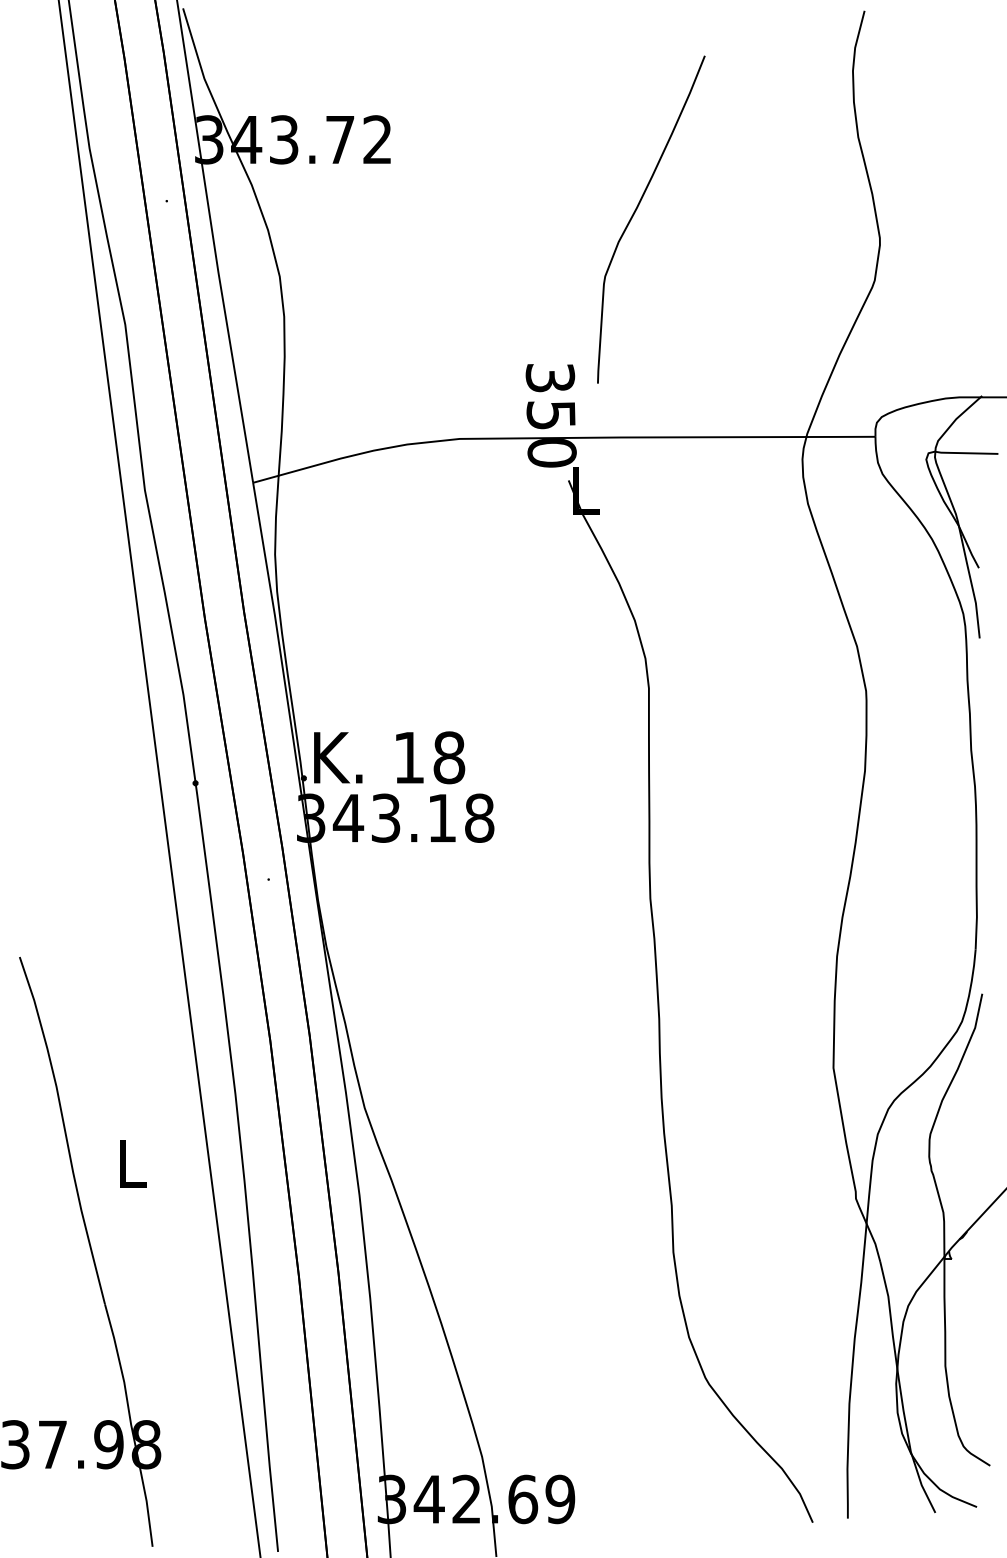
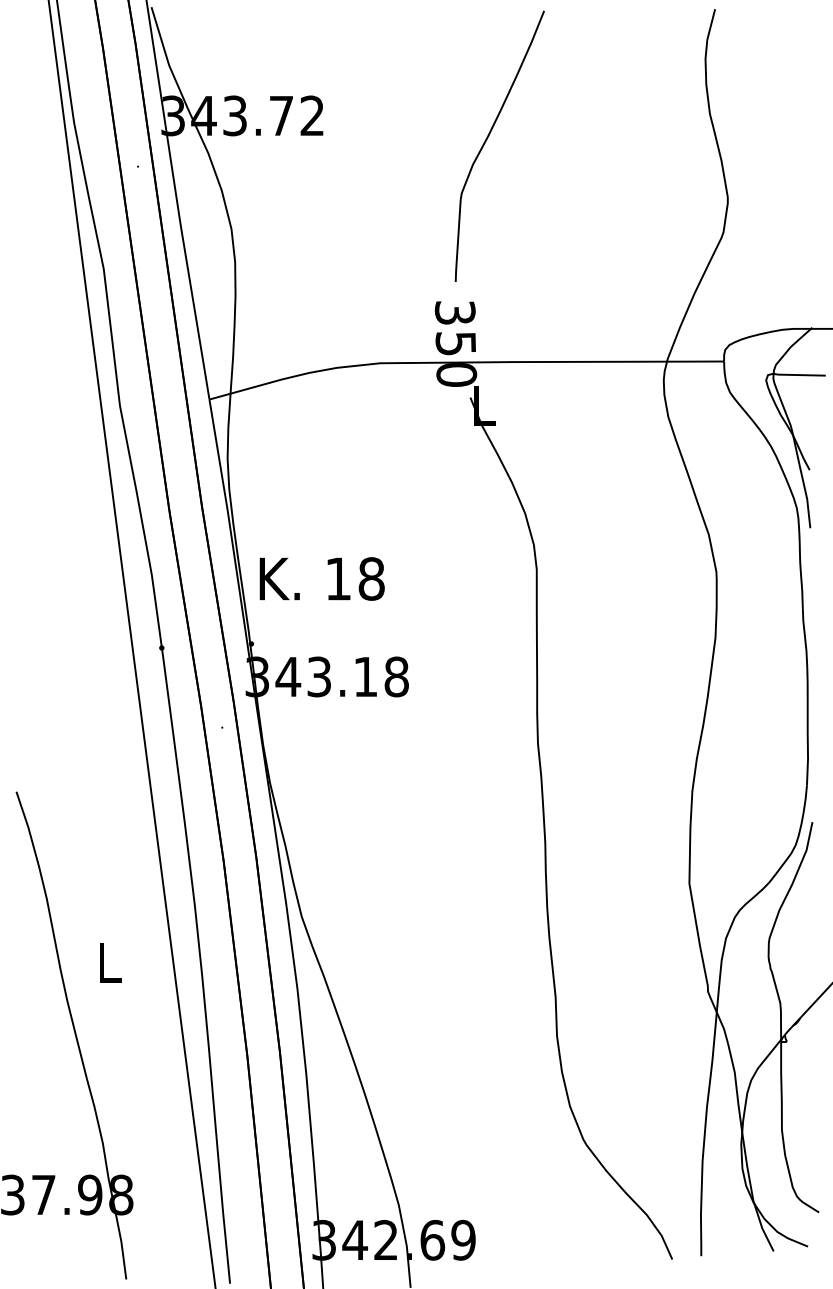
curve: (636, 211) -> (487, 139), moved
text: (389, 757) -> (322, 578), moved

